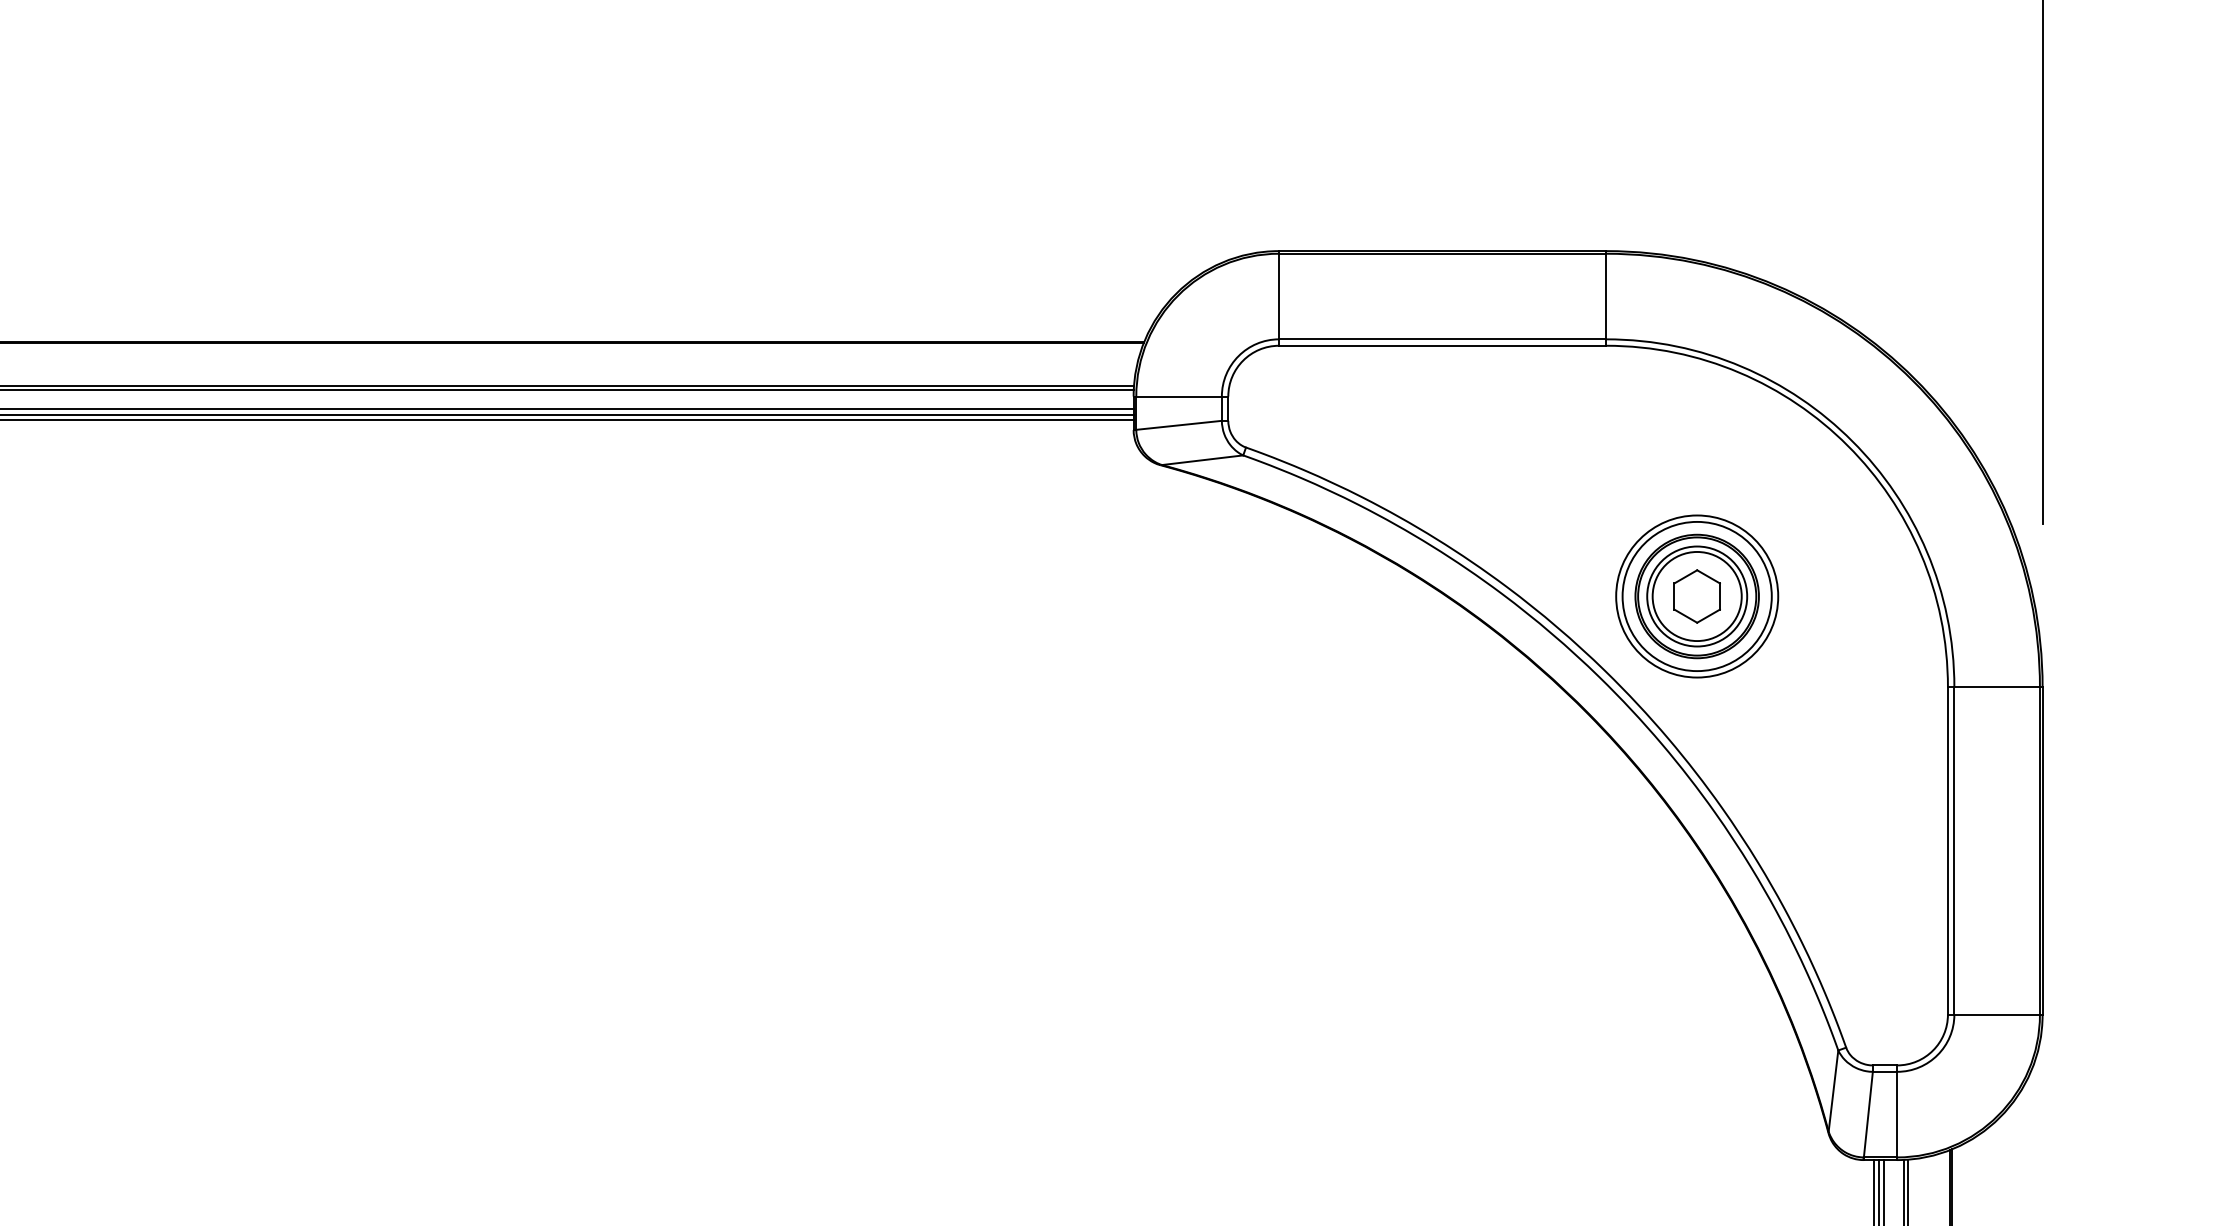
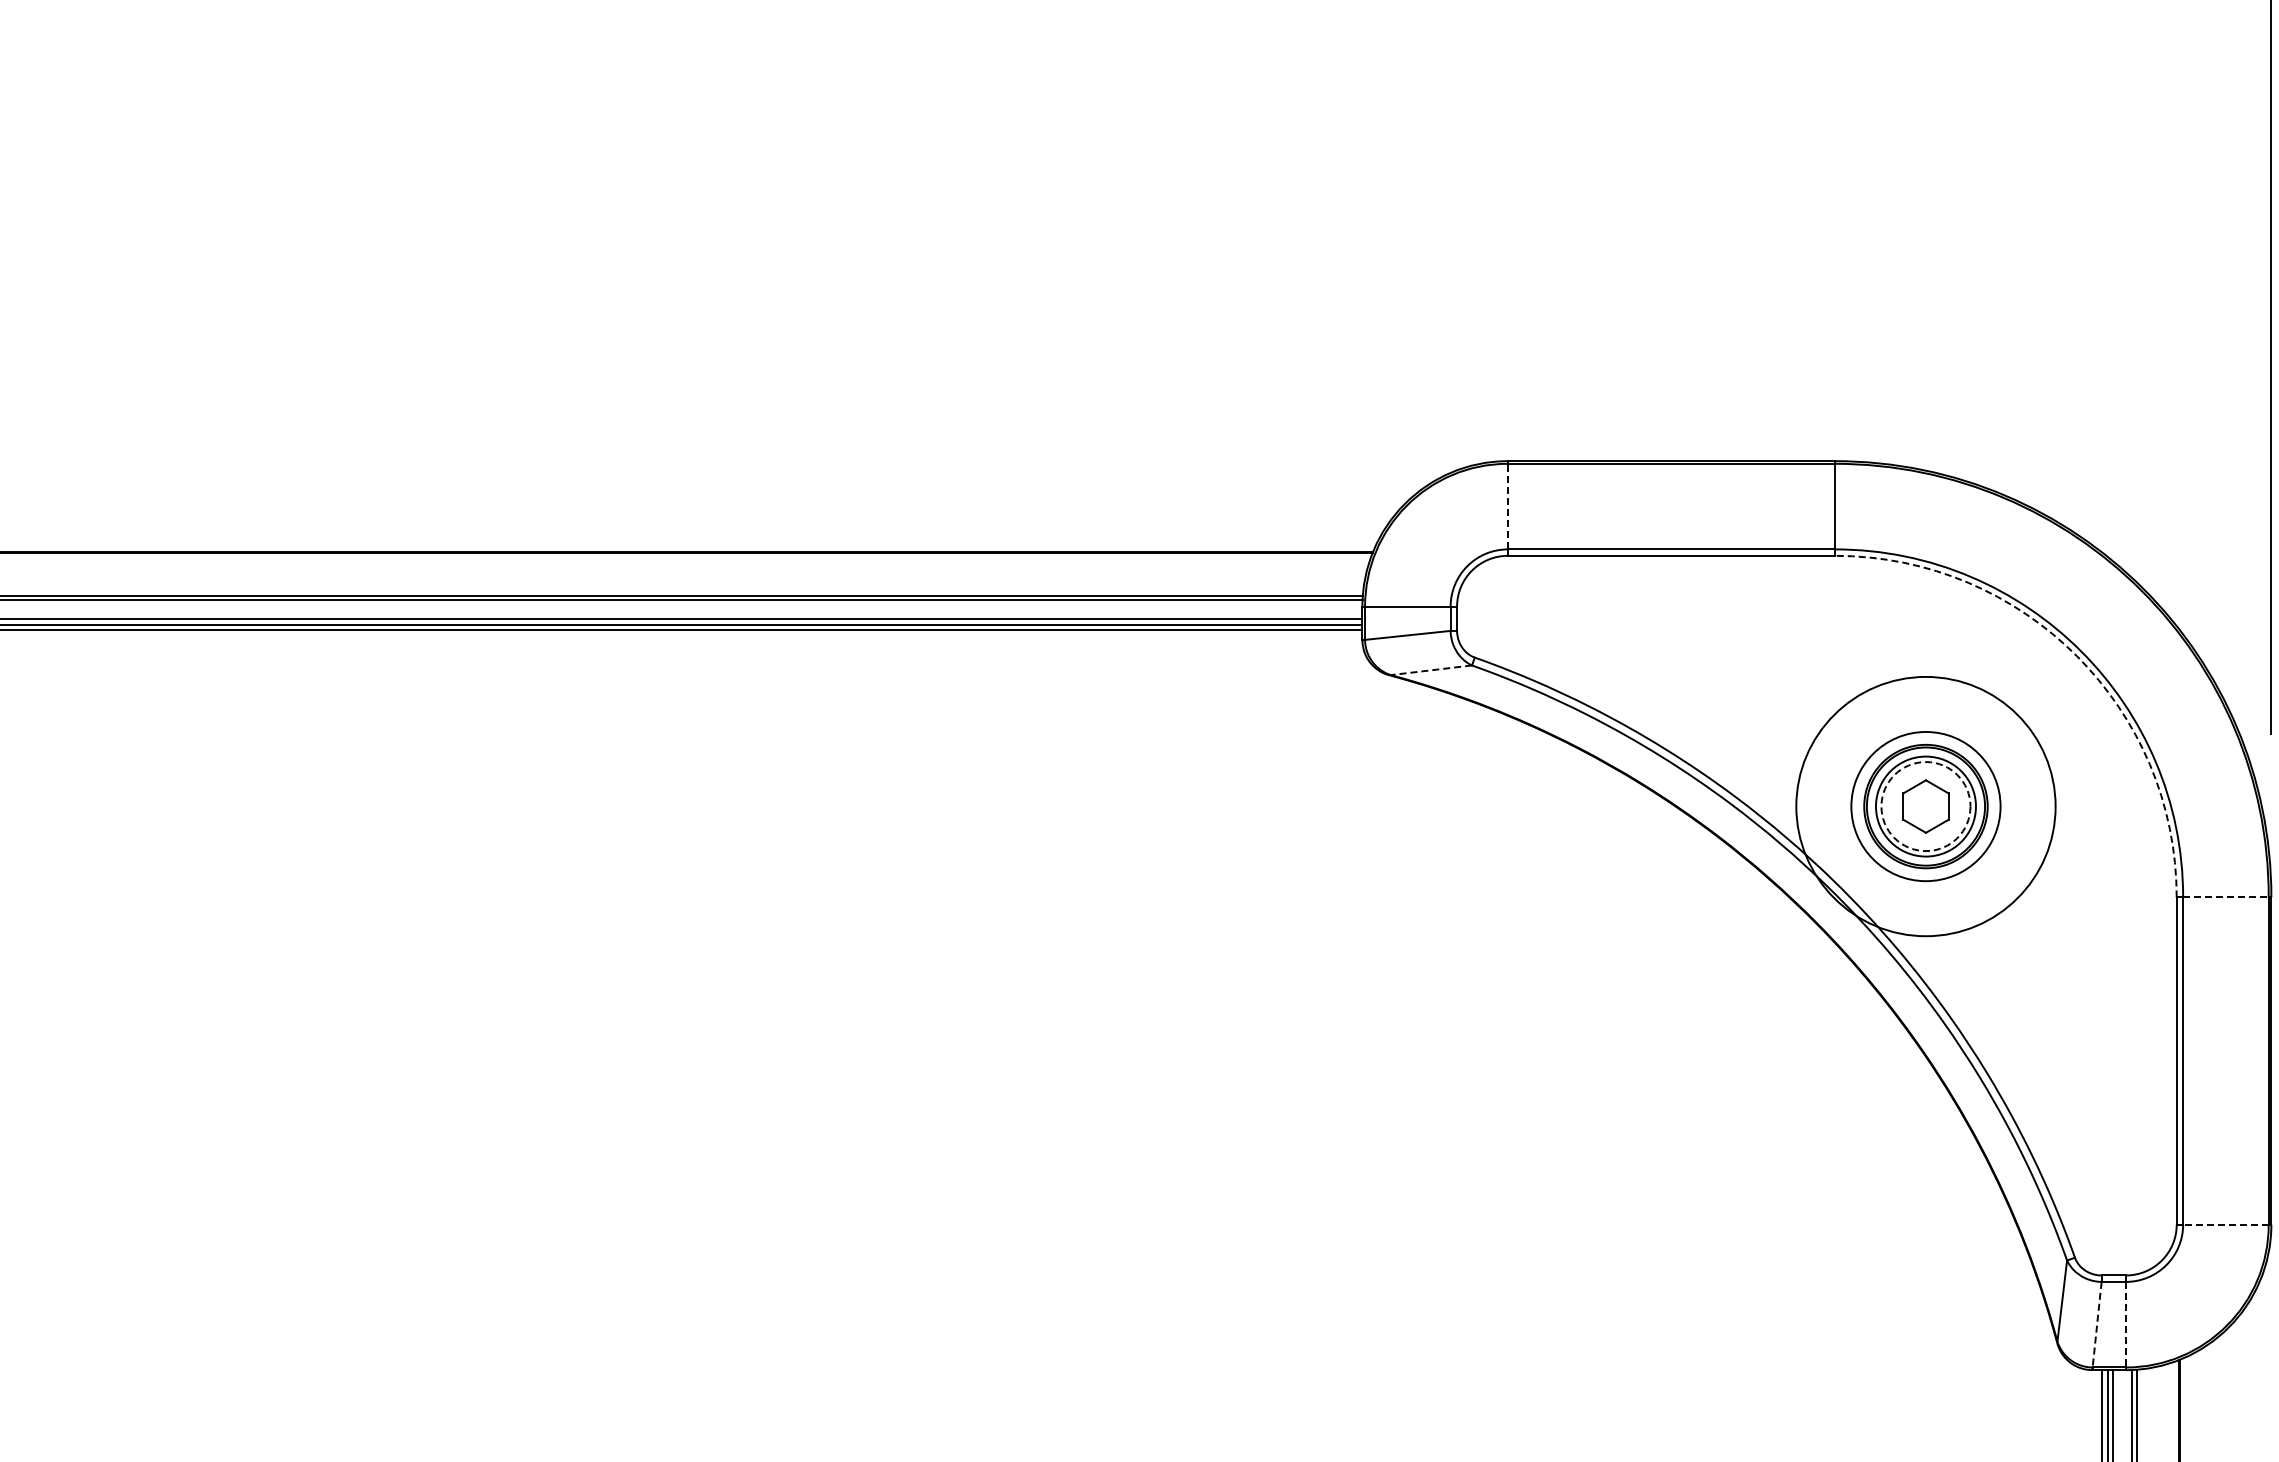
line: (1278, 296) -> (1507, 506), solid -> dashed
arc: (1847, 445) -> (2076, 655), solid -> dashed
line: (1202, 460) -> (1431, 670), solid -> dashed
circle: (1696, 596) -> (1925, 806), size x1.6
circle: (1696, 596) -> (1925, 806), solid -> dashed
line: (1996, 687) -> (2225, 897), solid -> dashed
line: (1996, 1014) -> (2225, 1224), solid -> dashed
line: (1896, 1114) -> (2125, 1324), solid -> dashed
line: (1868, 1115) -> (2097, 1325), solid -> dashed

